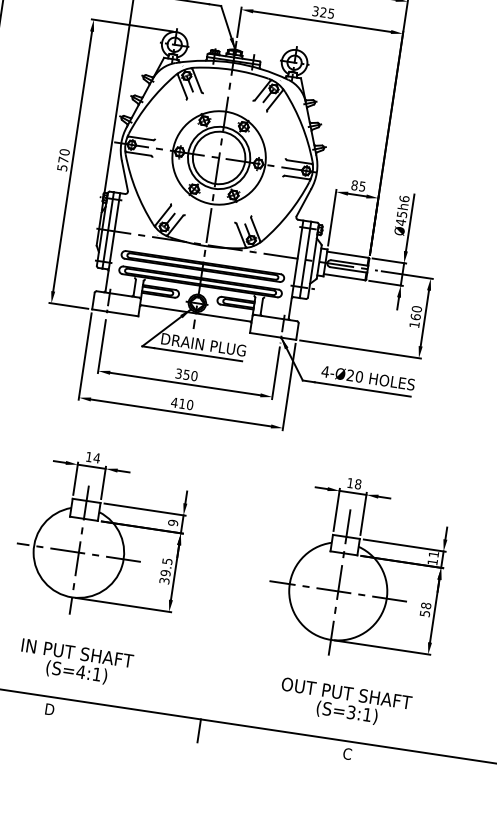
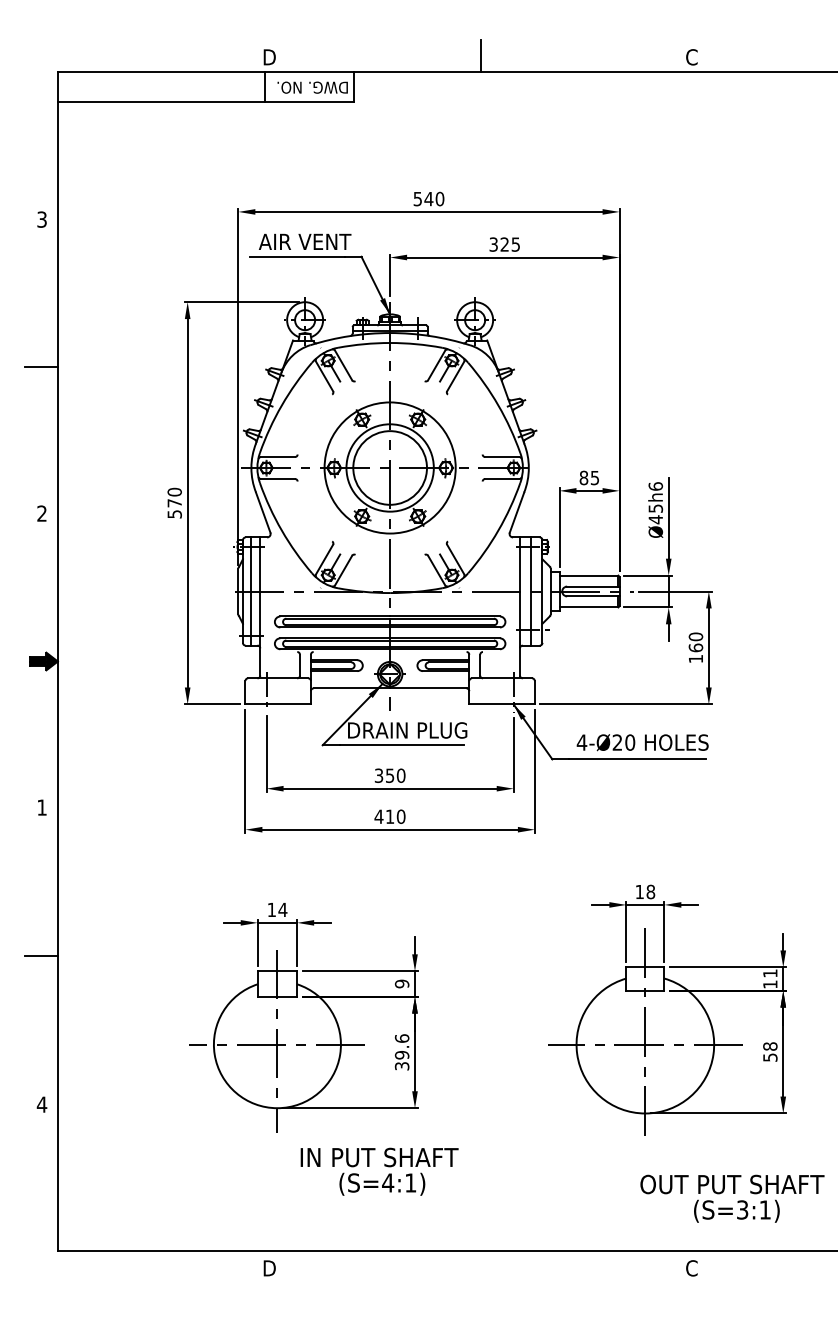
text: (167, 561) -> (401, 1038), 39.5 -> 39.6
text: (76, 663) -> (379, 1171), moved
text: (345, 703) -> (732, 1198), moved
line: (199, 730) -> (481, 1266), removed

